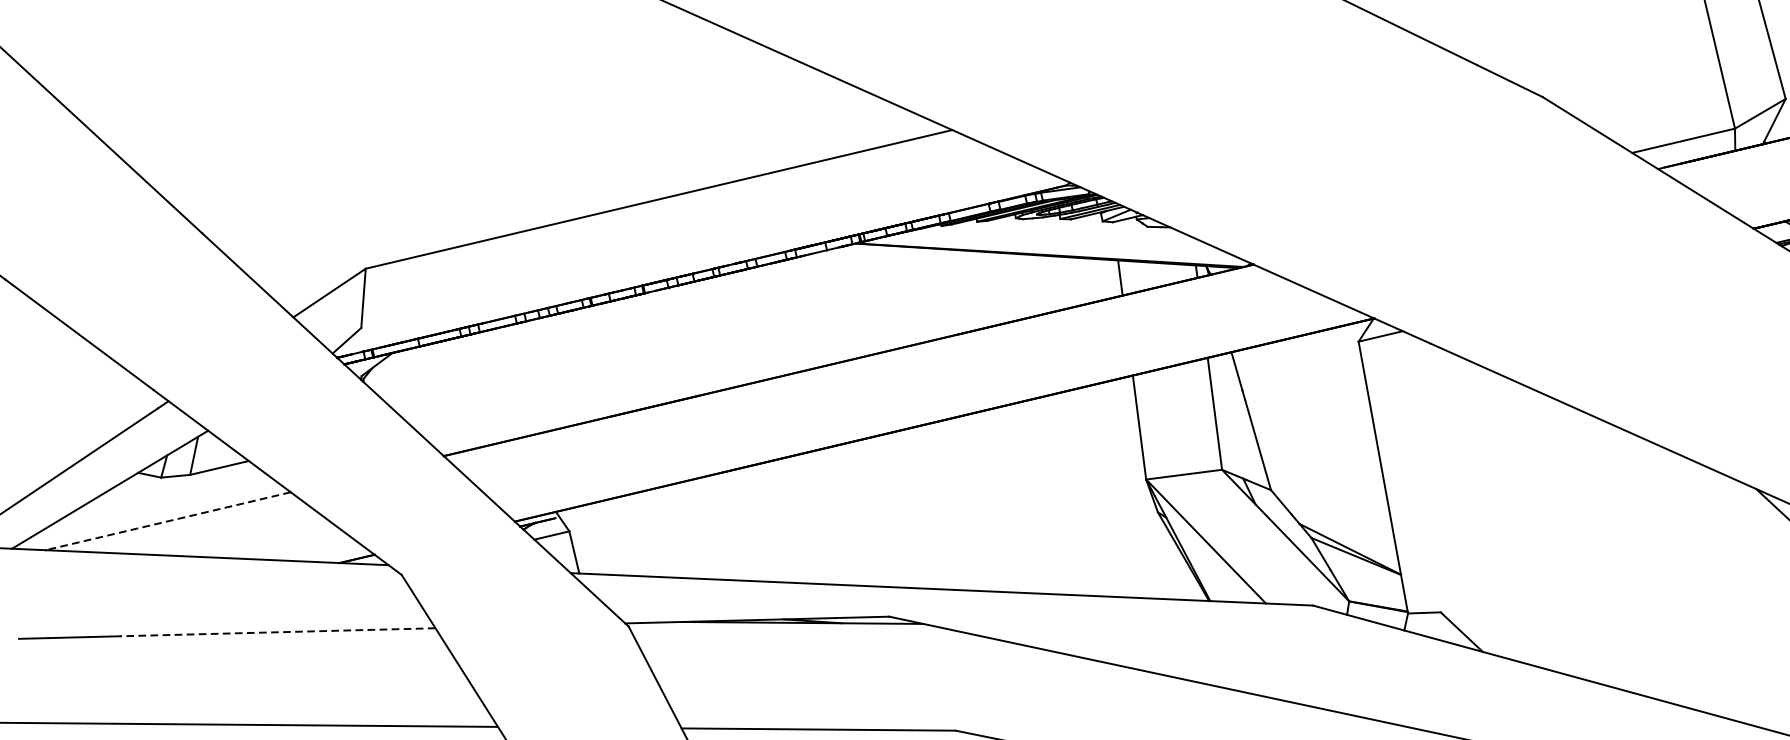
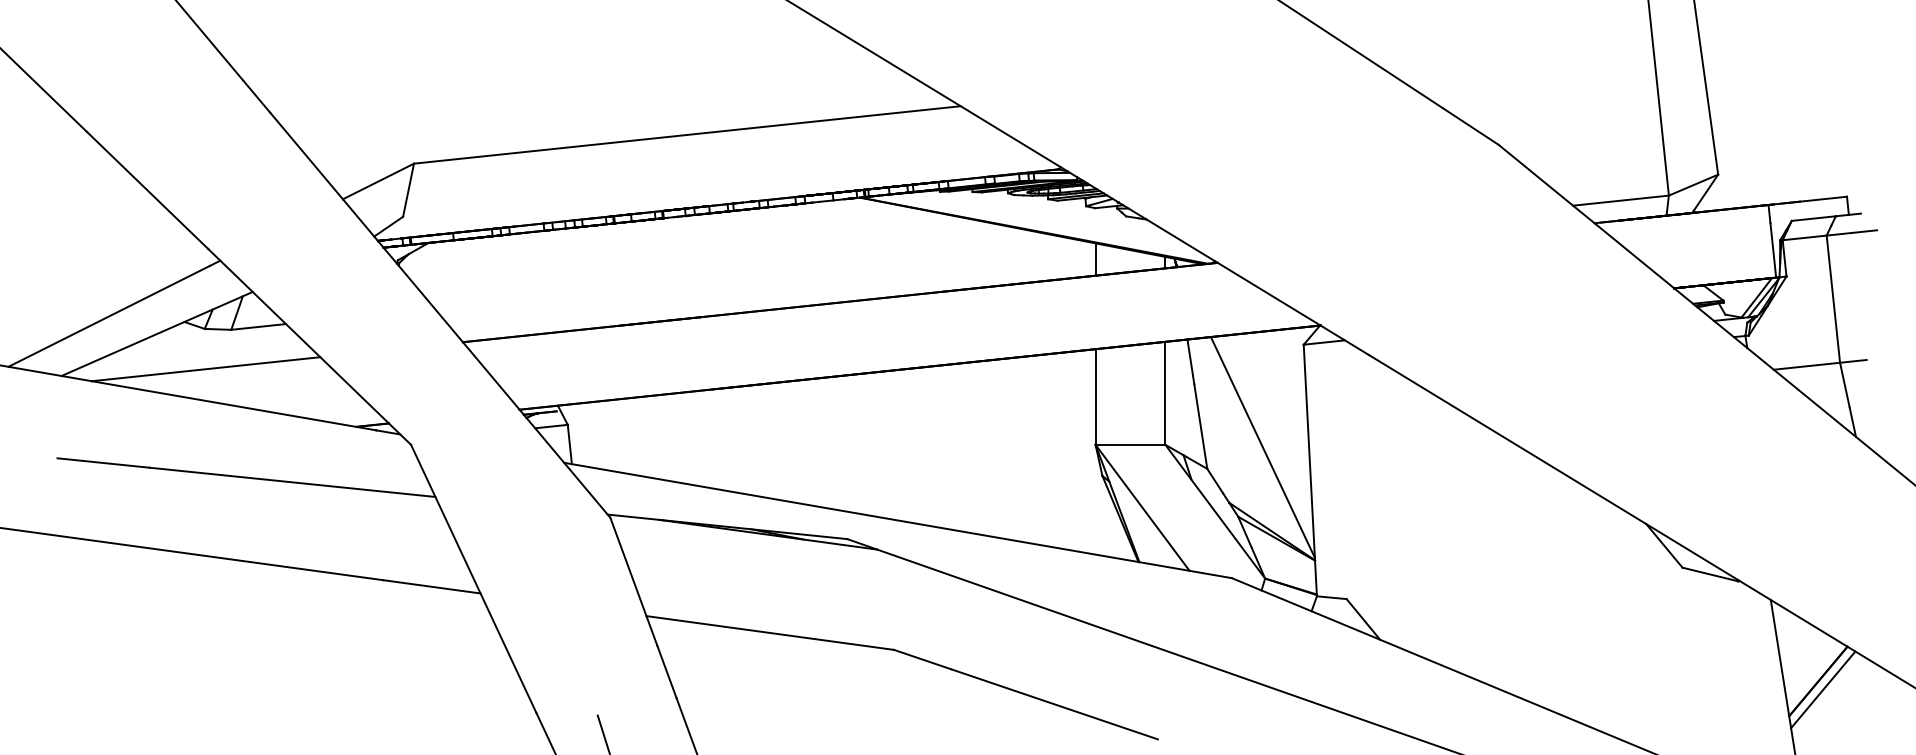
line: (1328, 459) -> (1262, 447), added
line: (168, 521) -> (206, 369), dashed -> solid
line: (278, 632) -> (292, 482), dashed -> solid

